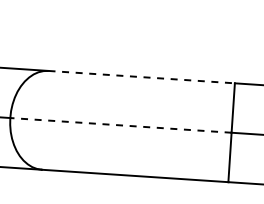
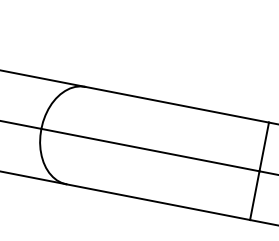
line: (142, 76) -> (177, 104), dashed -> solid
line: (120, 125) -> (149, 150), dashed -> solid

